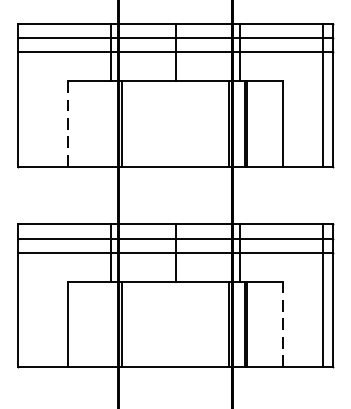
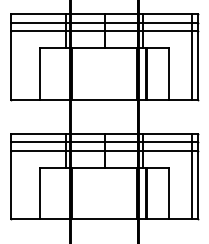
line: (68, 124) -> (40, 74), dashed -> solid
line: (282, 324) -> (168, 193), dashed -> solid

